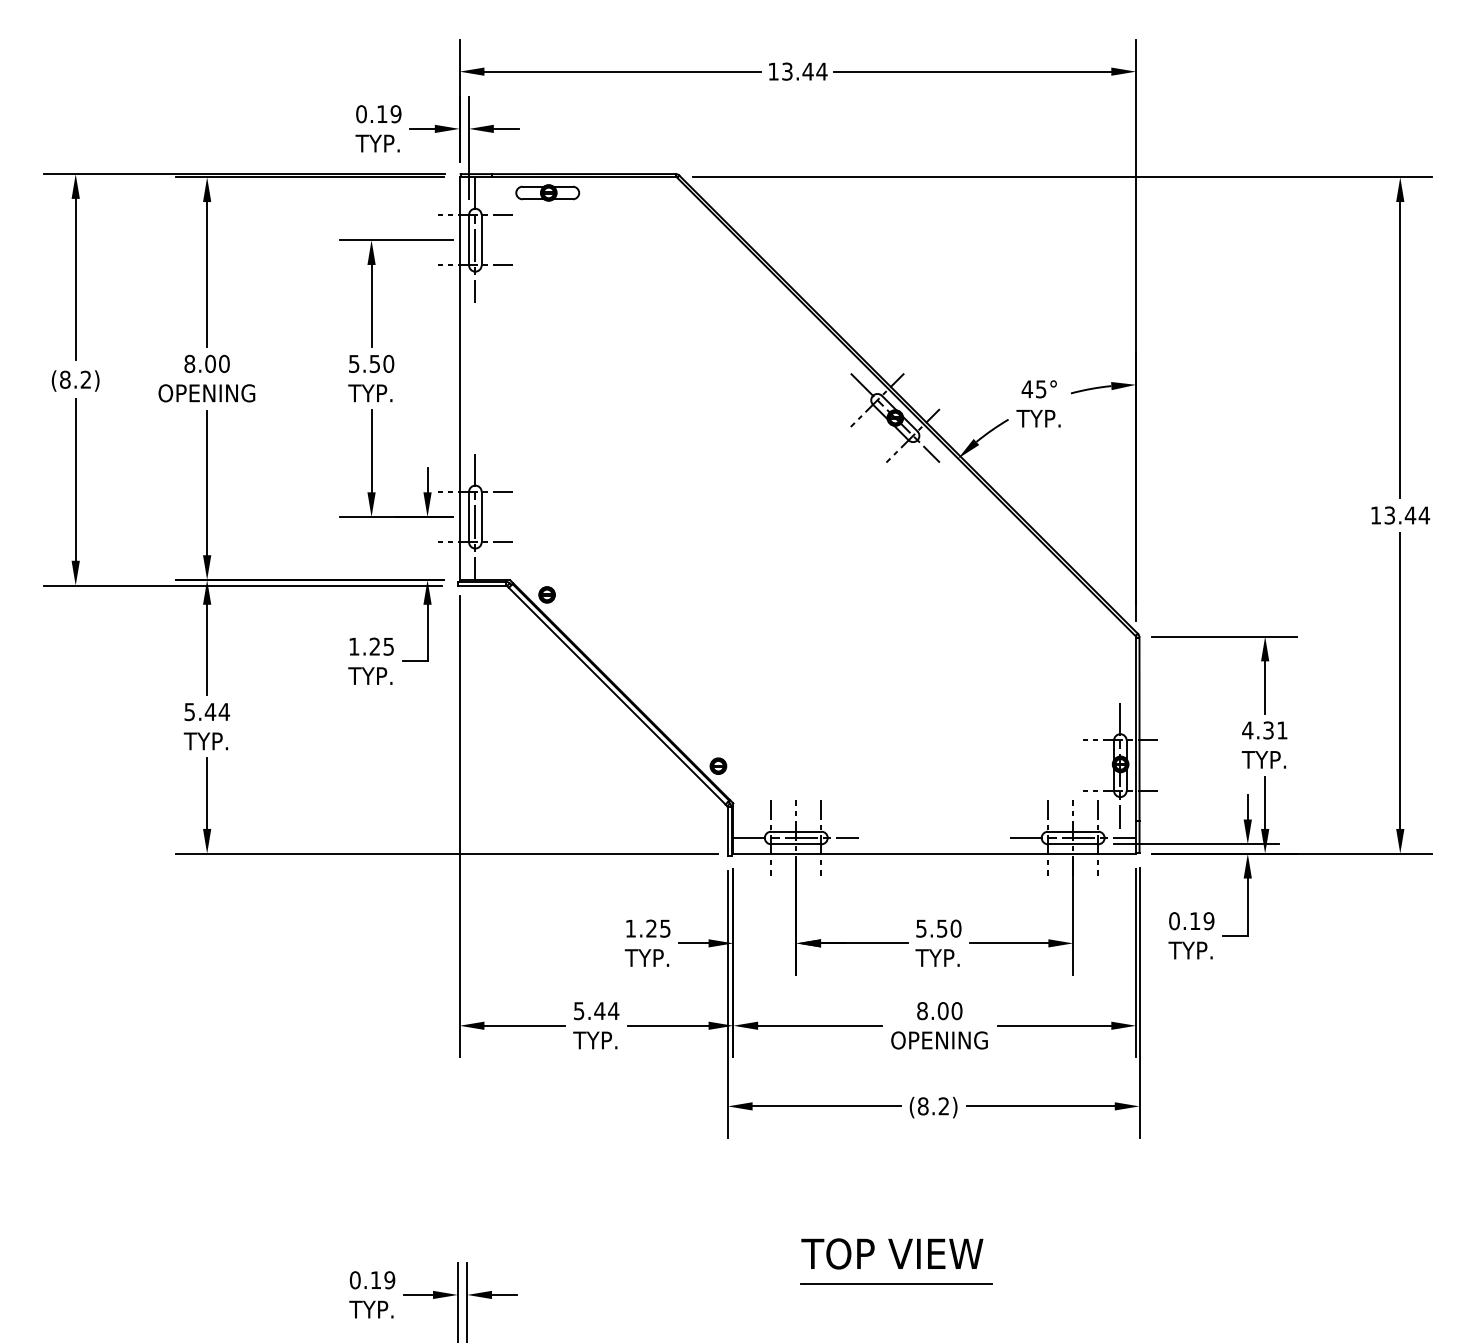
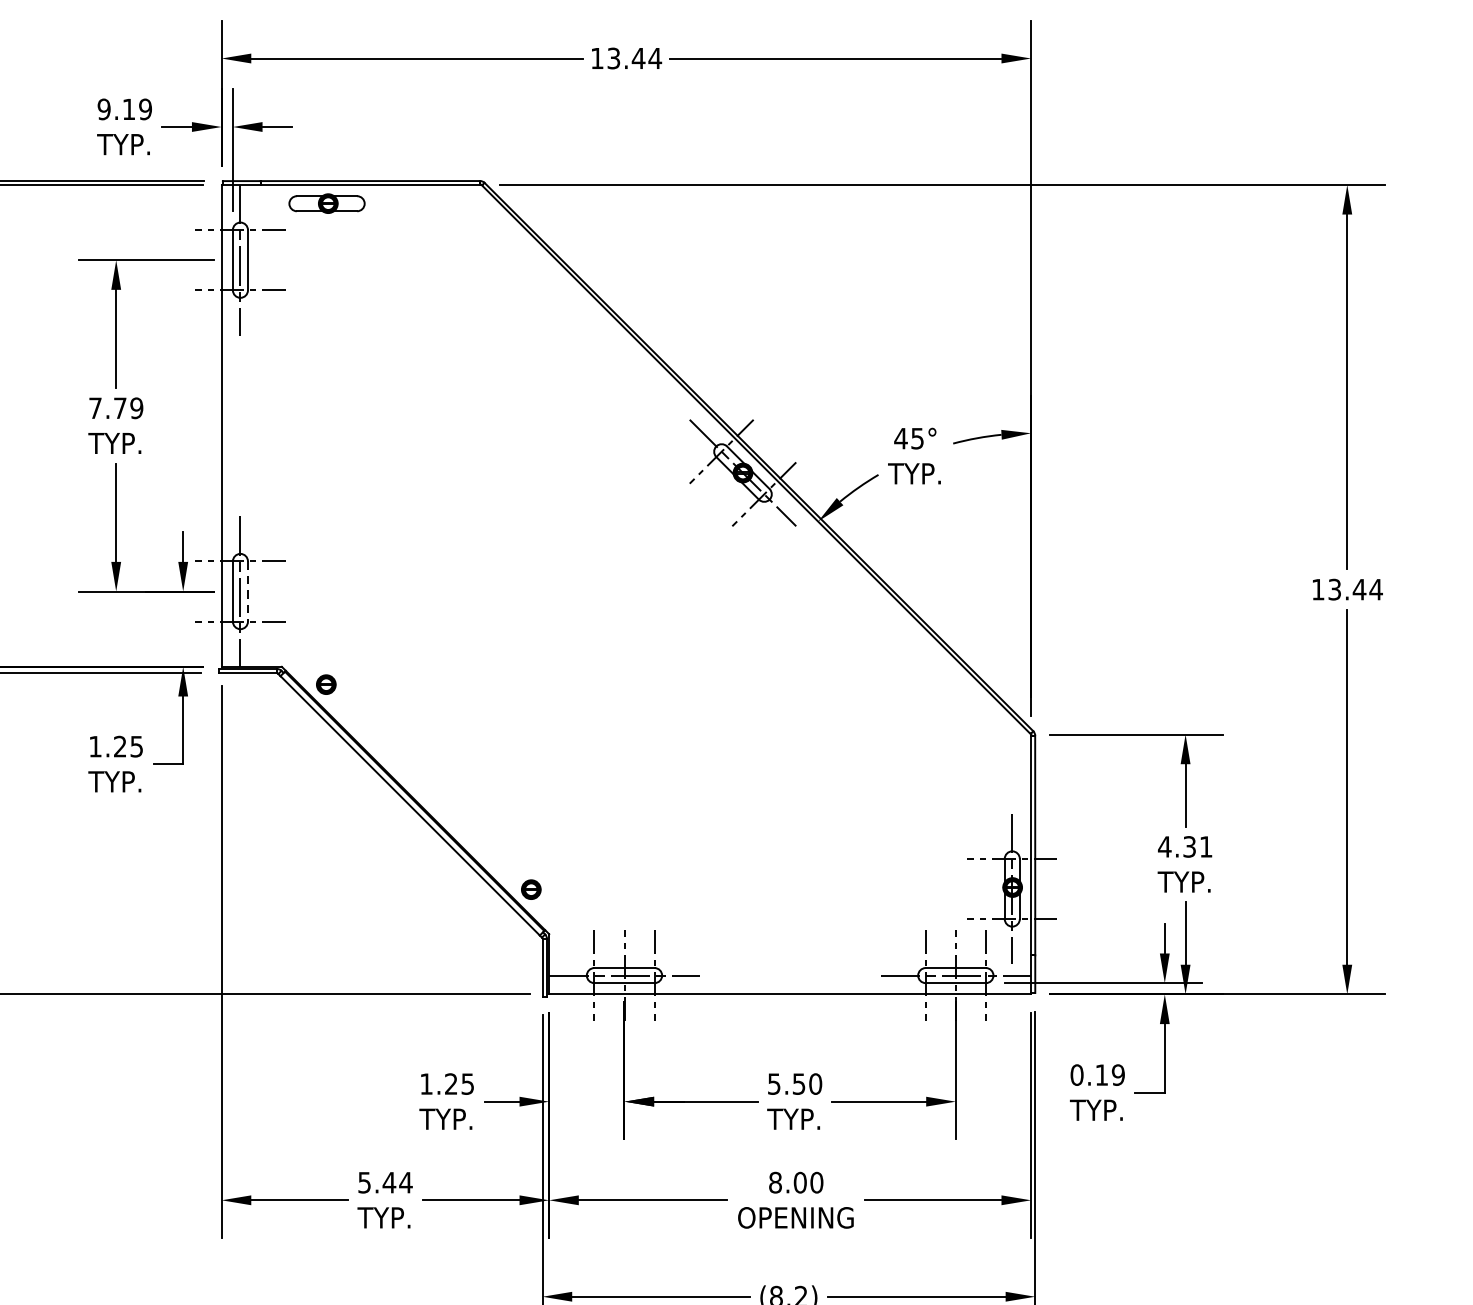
text: (361, 114) -> (104, 109), 0.19 -> 9.19
text: (371, 364) -> (116, 408), 5.50 -> 7.79
line: (481, 517) -> (247, 592), solid -> dashed

